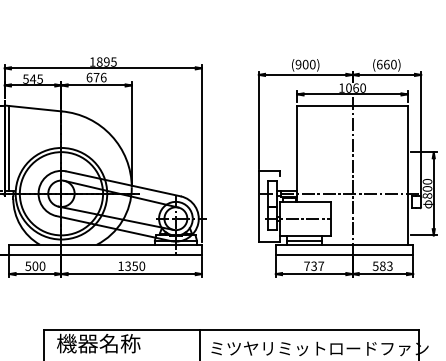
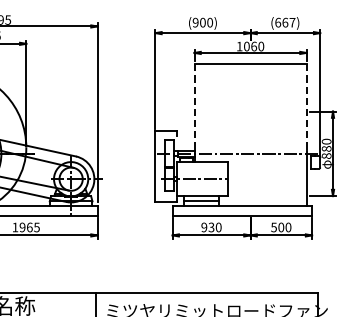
text: (393, 64) -> (292, 22), (660) -> (667)
line: (297, 148) -> (194, 107), solid -> dashed
line: (407, 148) -> (306, 107), solid -> dashed
line: (352, 176) -> (250, 136), removed
text: (427, 188) -> (326, 148), 800 -> 880
text: (135, 265) -> (30, 226), 1350 -> 1965
text: (386, 265) -> (285, 226), 583 -> 500
text: (314, 266) -> (211, 227), 737 -> 930

